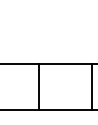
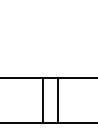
line: (38, 86) -> (57, 100), moved
line: (91, 86) -> (42, 100), moved

